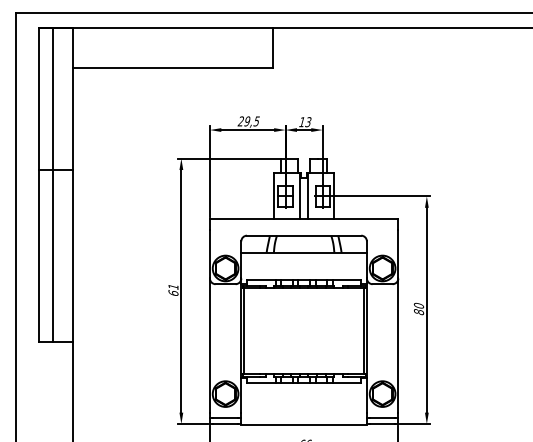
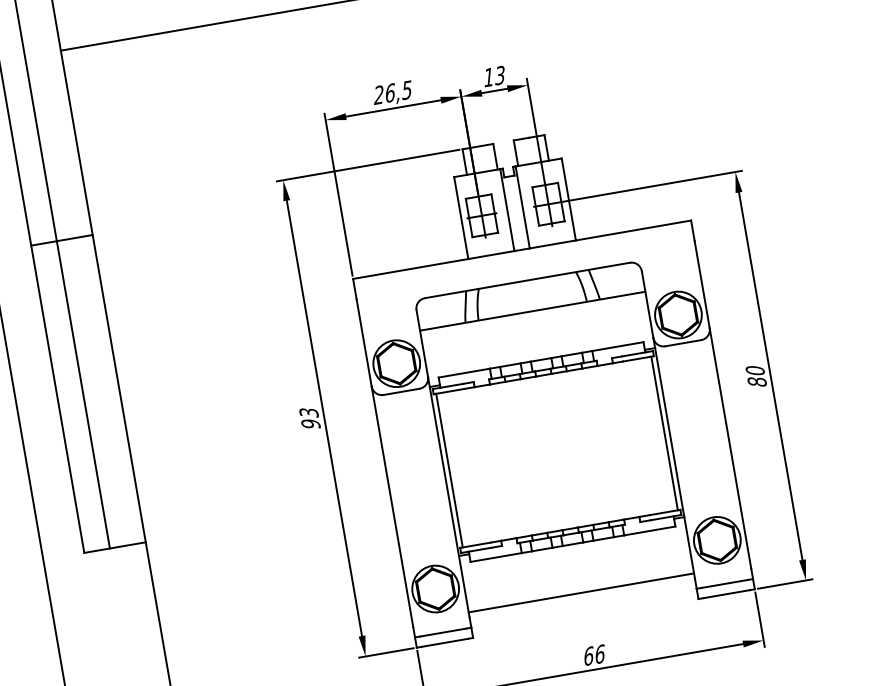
text: (247, 121) -> (390, 93), 29,5 -> 26,5
text: (173, 290) -> (310, 419), 61 -> 93
line: (303, 424) -> (580, 592), moved

